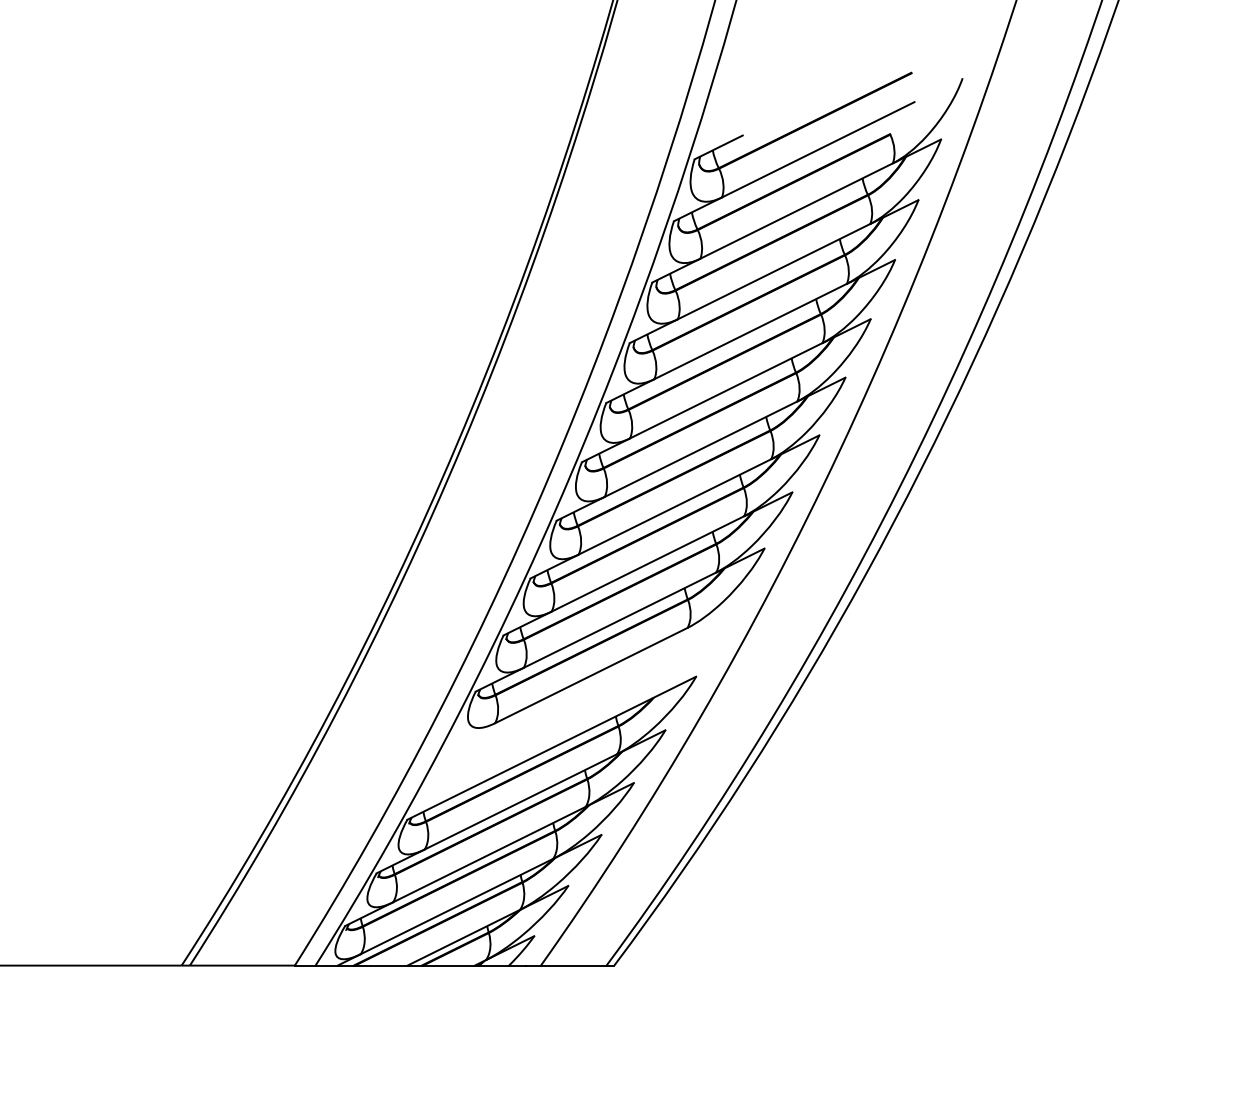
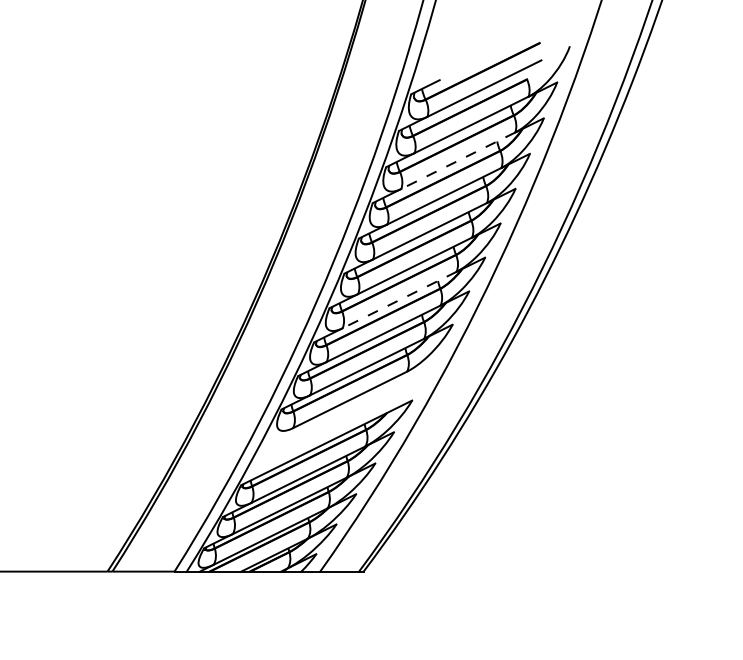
line: (774, 271) -> (458, 160), solid -> dashed
line: (674, 507) -> (399, 300), solid -> dashed

